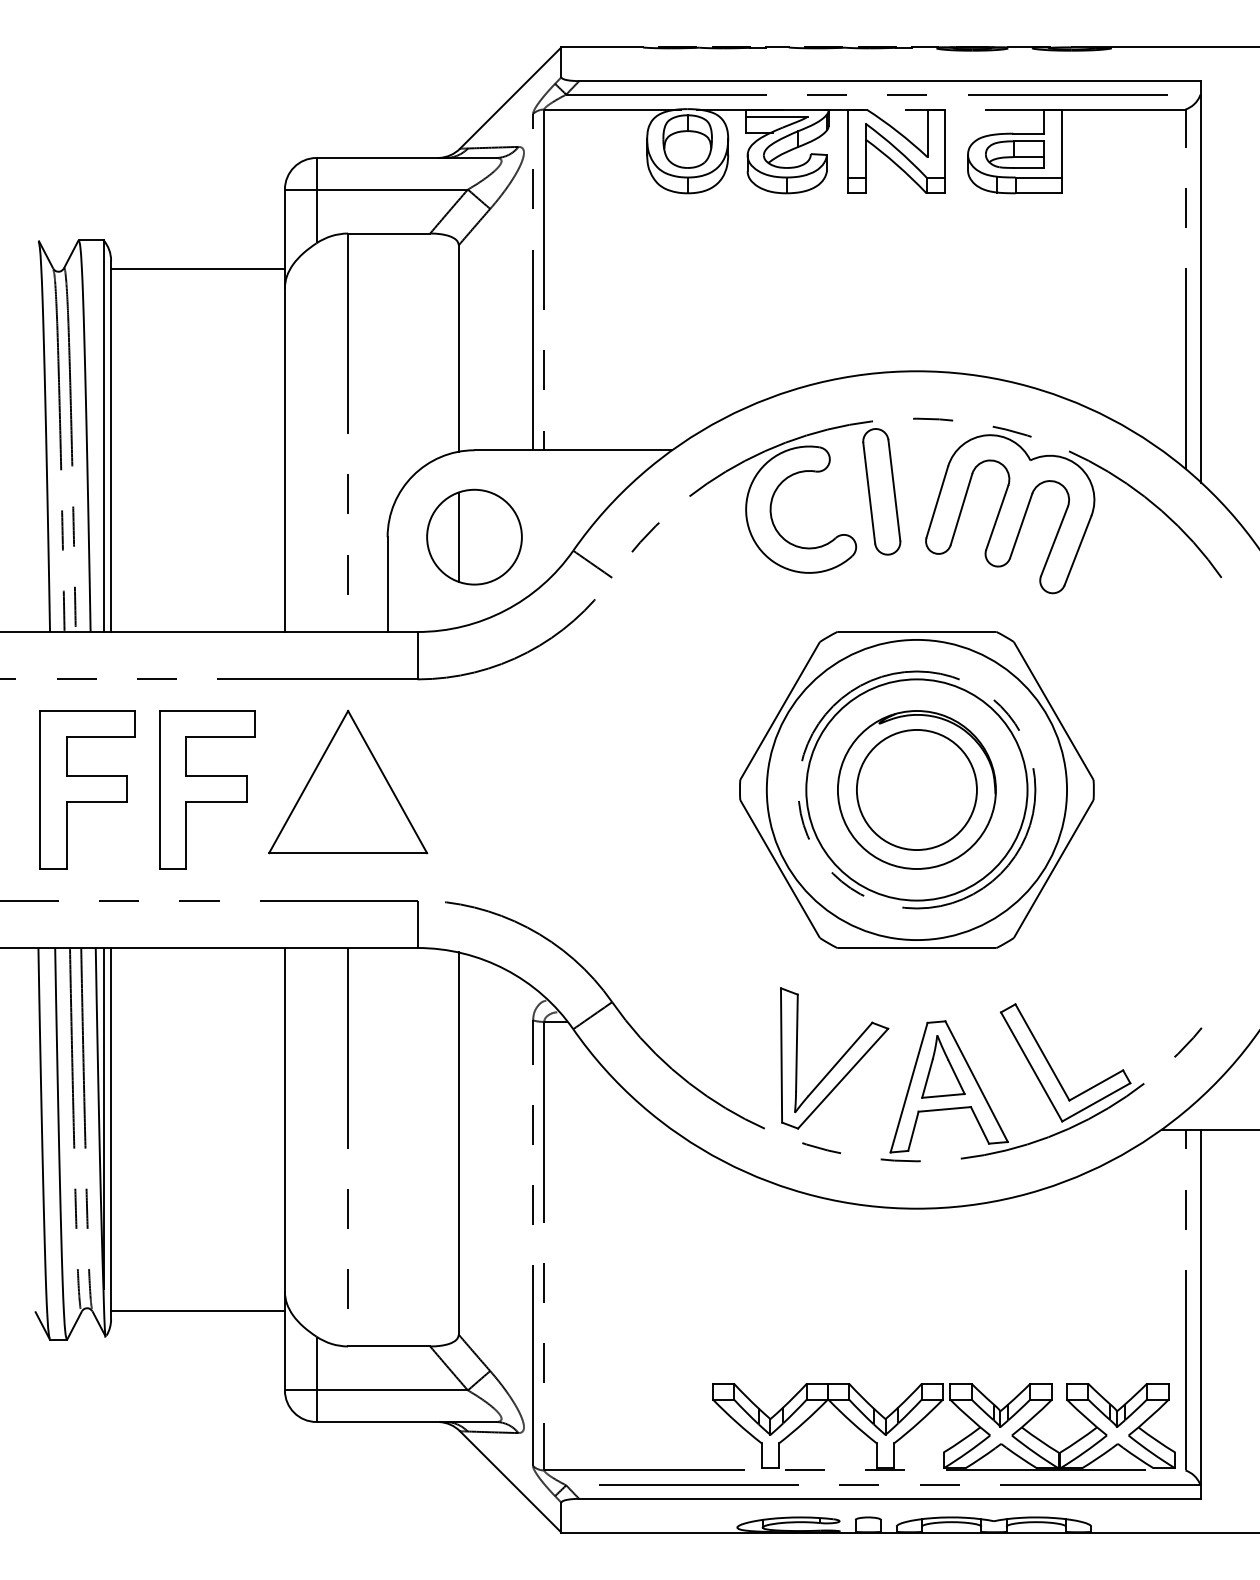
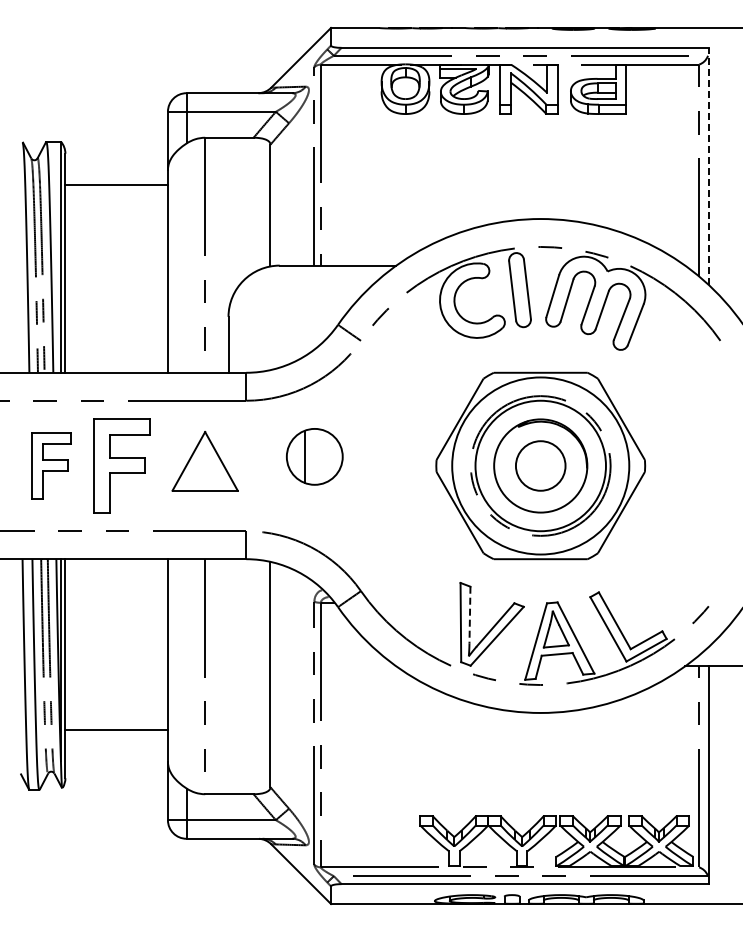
line: (197, 268) -> (116, 185), moved
line: (1201, 280) -> (708, 165), solid -> dashed
part: (474, 536) -> (314, 456), moved
part: (346, 782) -> (204, 461), size x0.7
part: (87, 789) -> (51, 465), size x0.7
circle: (916, 789) -> (540, 465), size x0.7
line: (796, 1043) -> (469, 615), solid -> dashed
line: (197, 1311) -> (116, 729), moved

